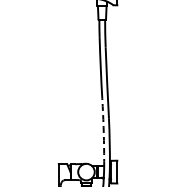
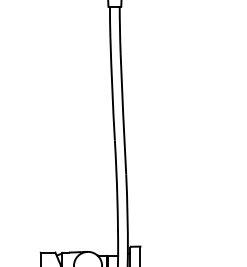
arc: (103, 132) -> (116, 198), dashed -> solid

